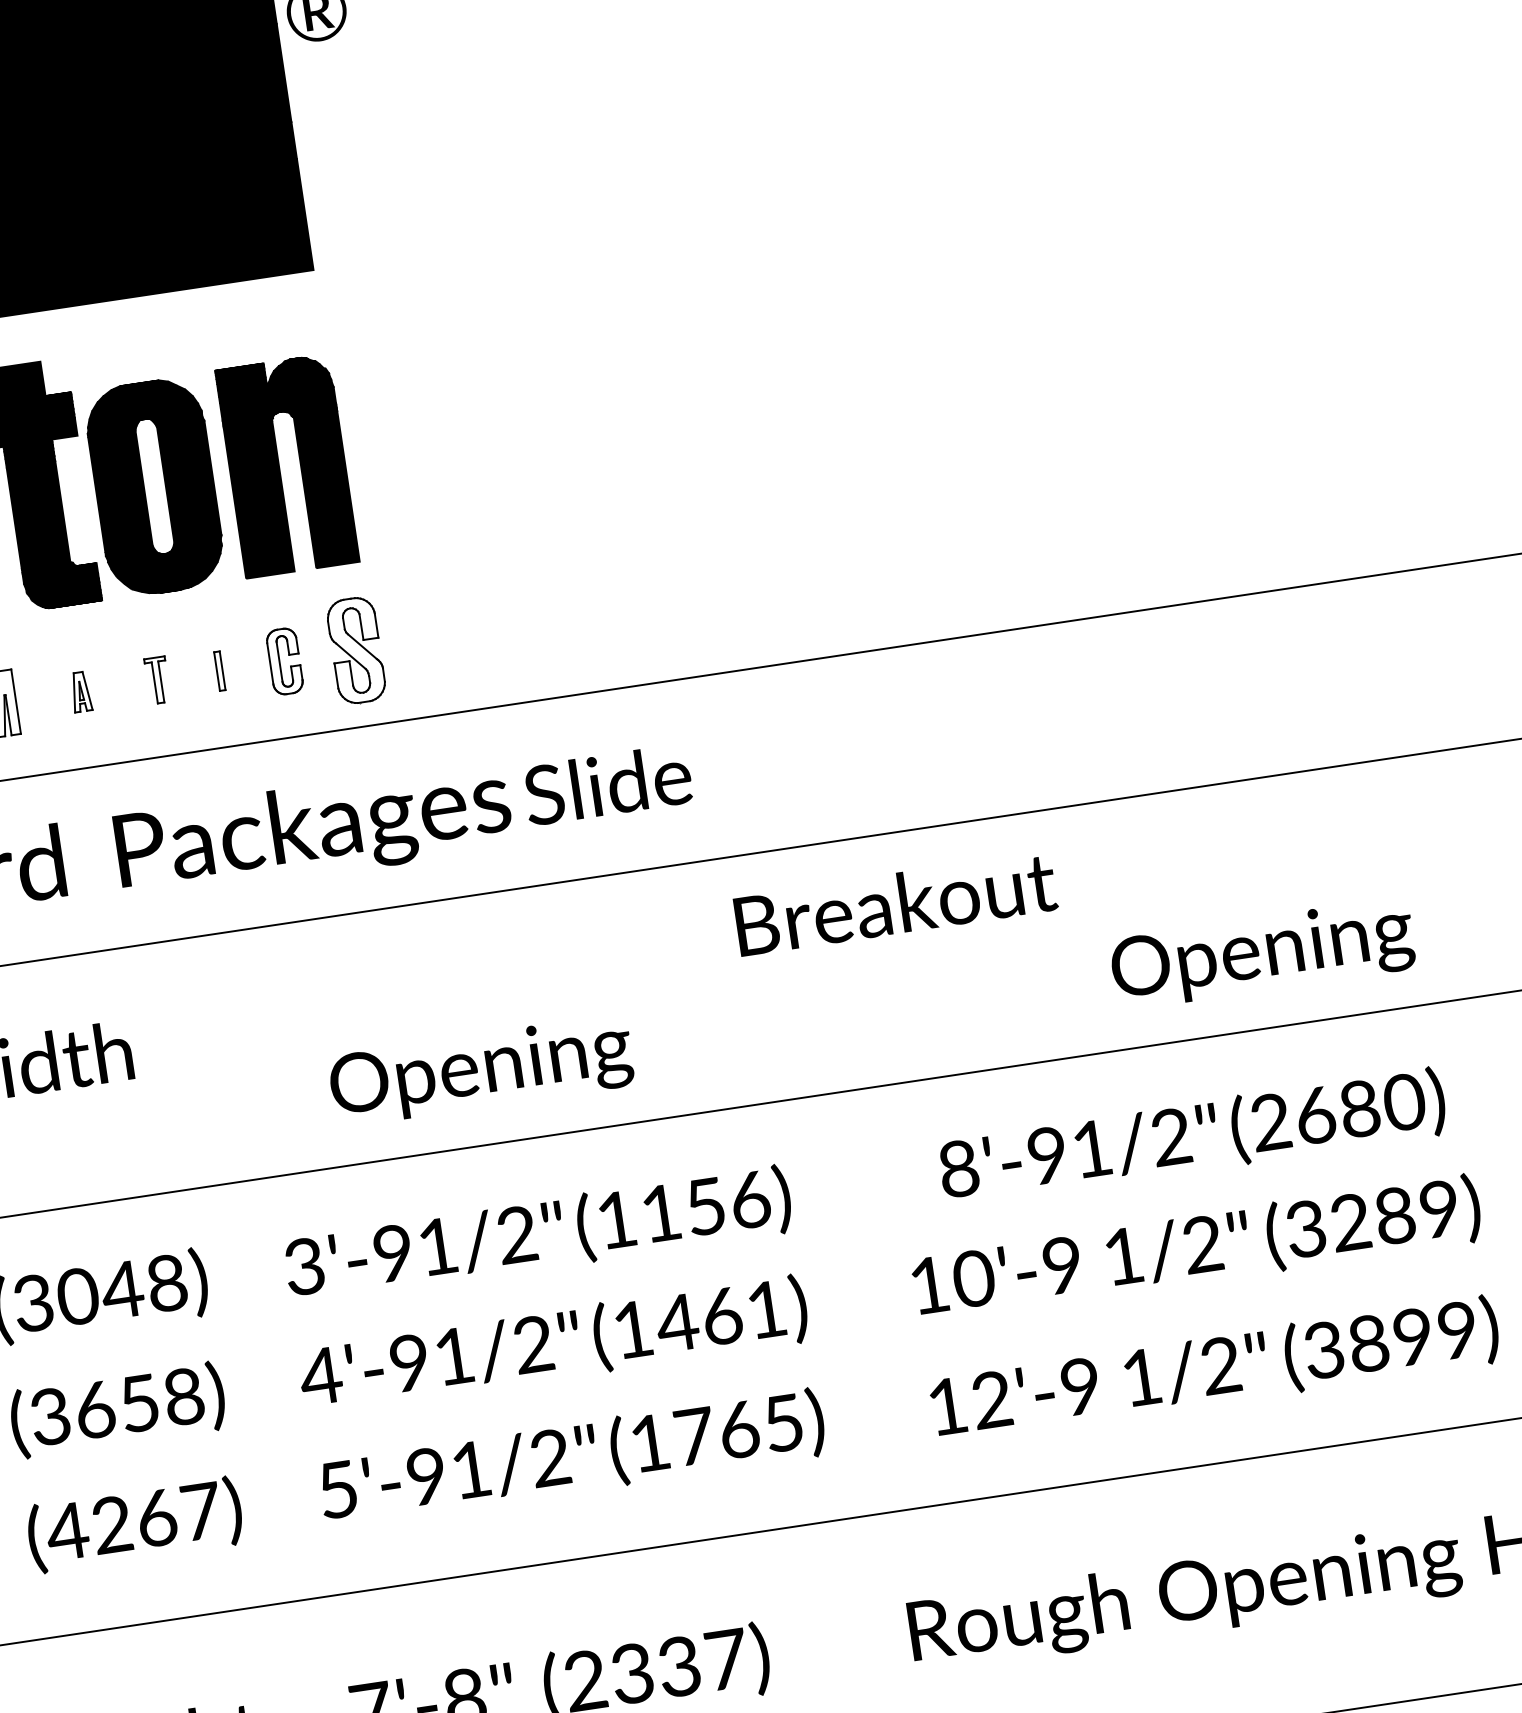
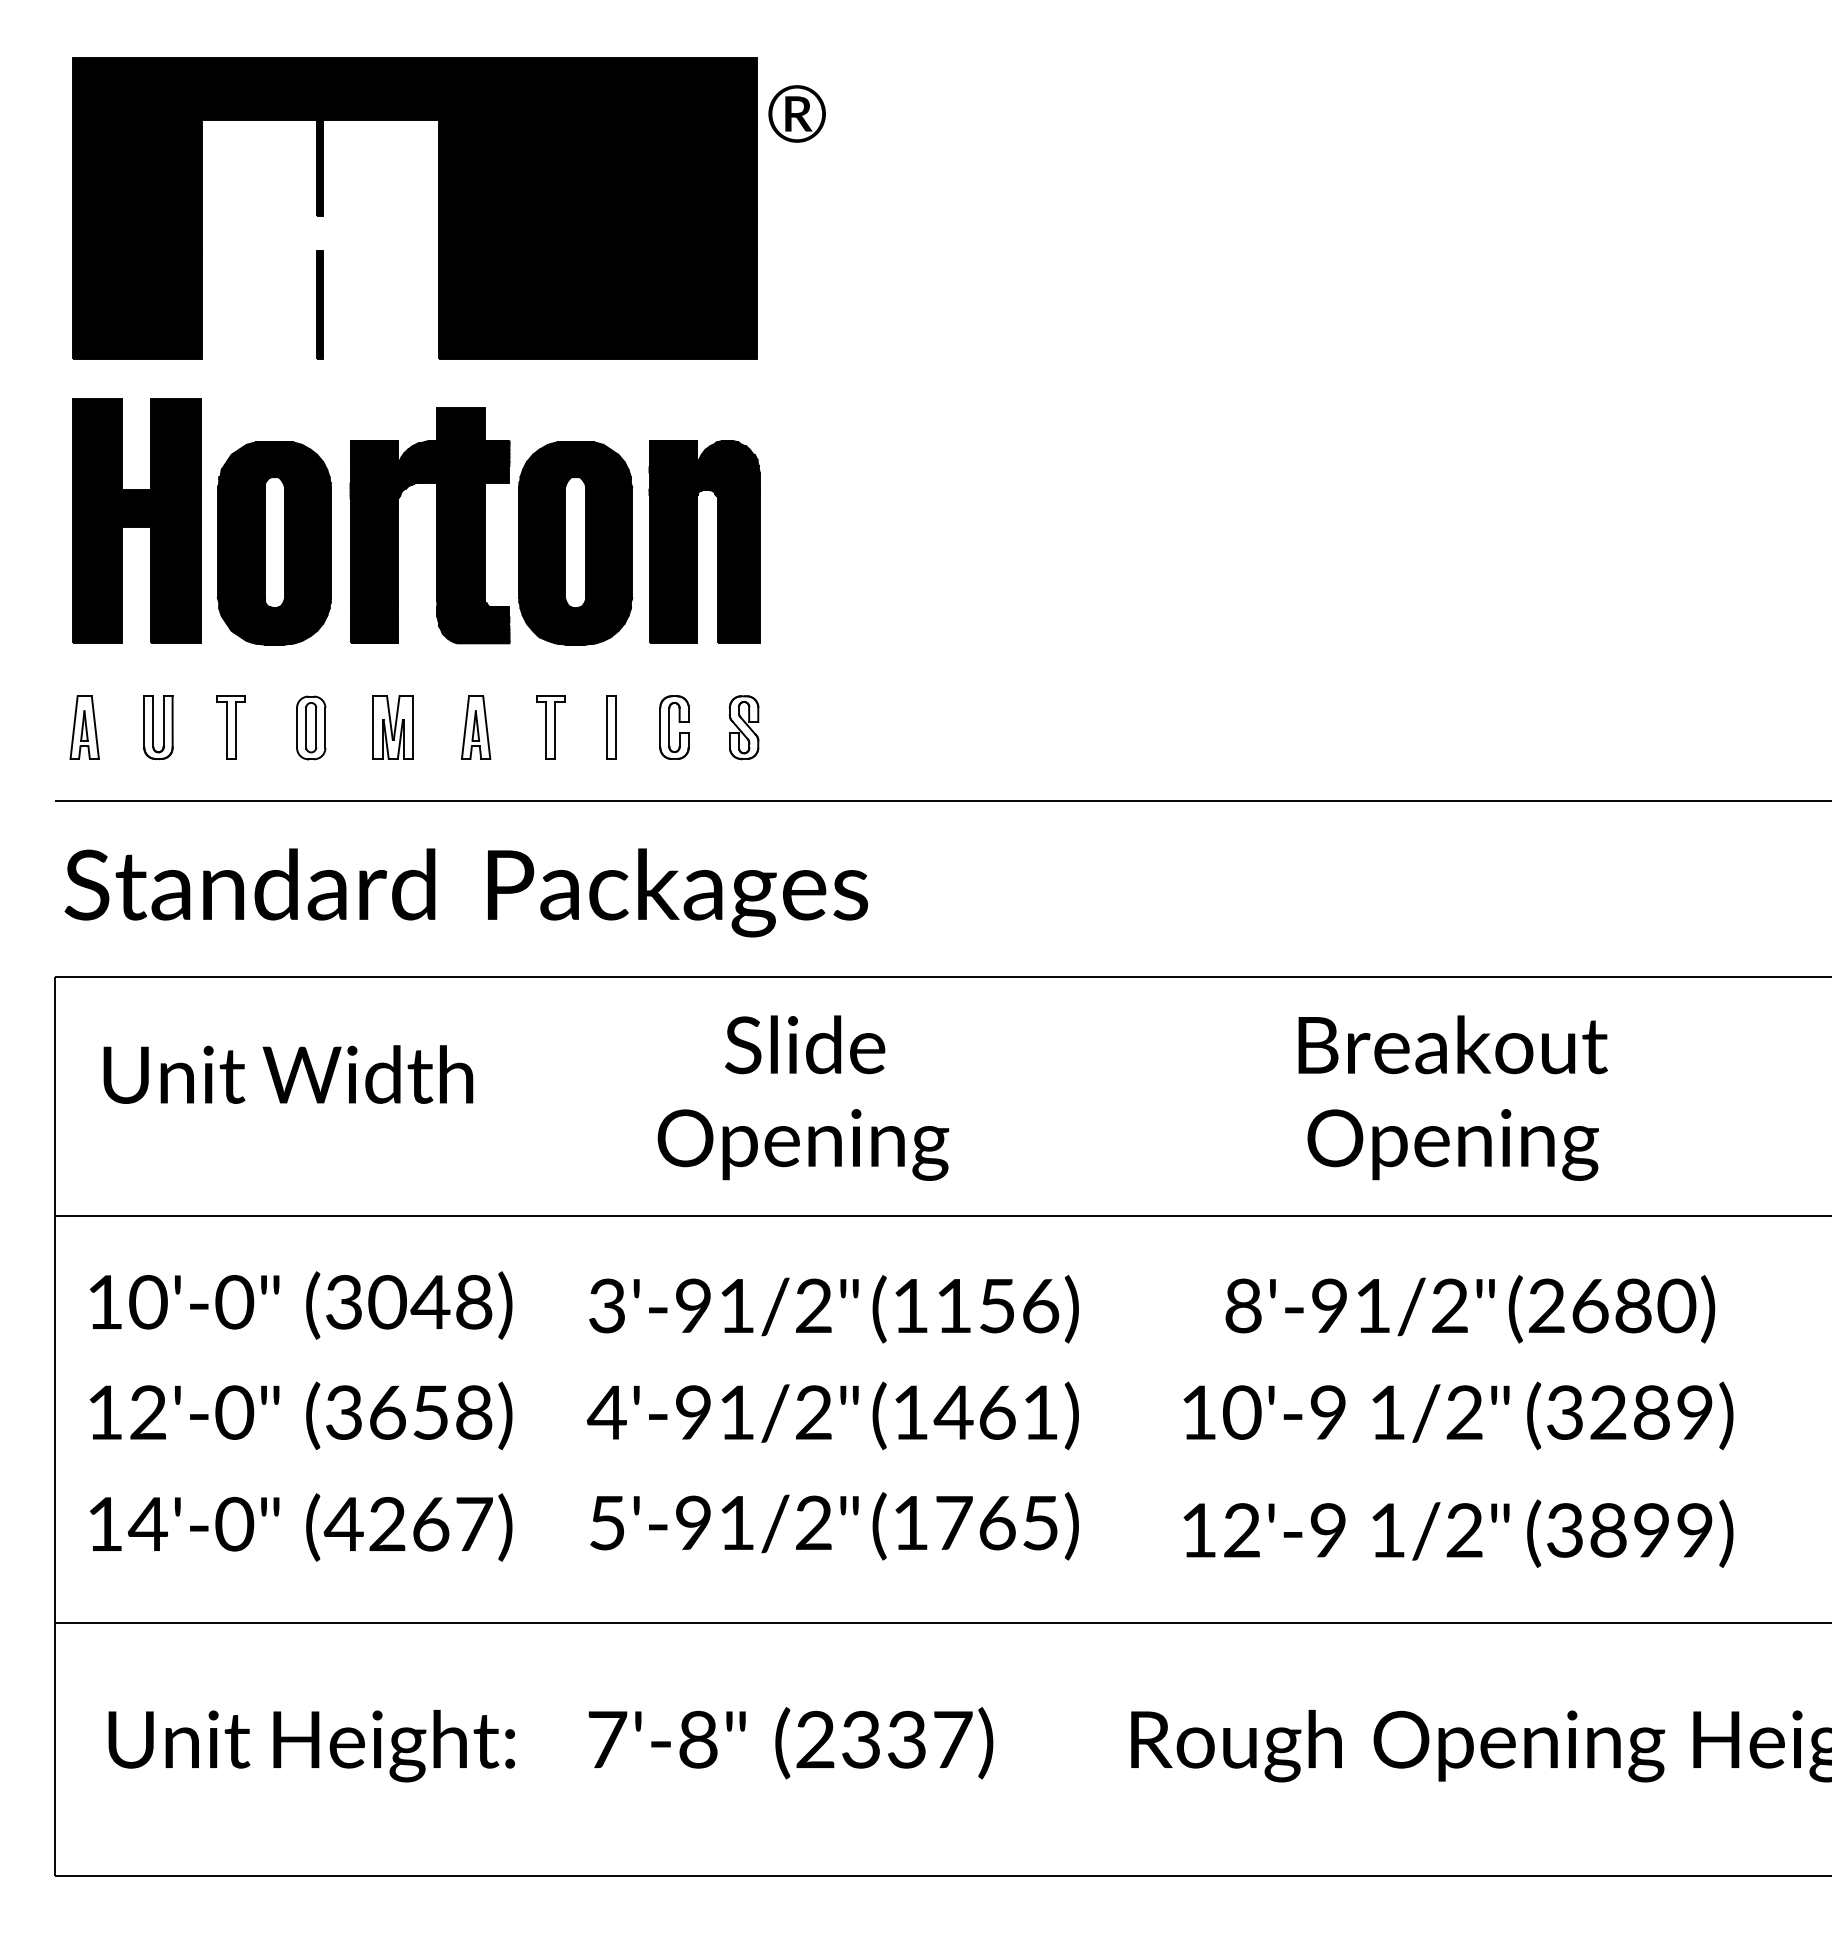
part: (355, 650) -> (743, 727), size x0.62
part: (220, 671) -> (611, 727), size x1.67
part: (157, 680) -> (550, 727), size x1.43
part: (81, 691) -> (476, 727), size x1.67
text: (608, 784) -> (805, 1044), moved
text: (895, 903) -> (1452, 1044), moved
text: (1262, 953) -> (1452, 1144), moved

